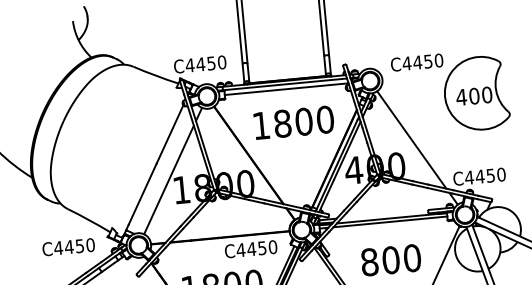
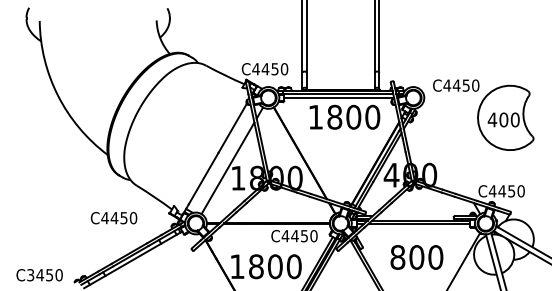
text: (293, 121) -> (344, 116), moved
line: (411, 140) -> (444, 153), removed
text: (68, 247) -> (113, 218), moved

